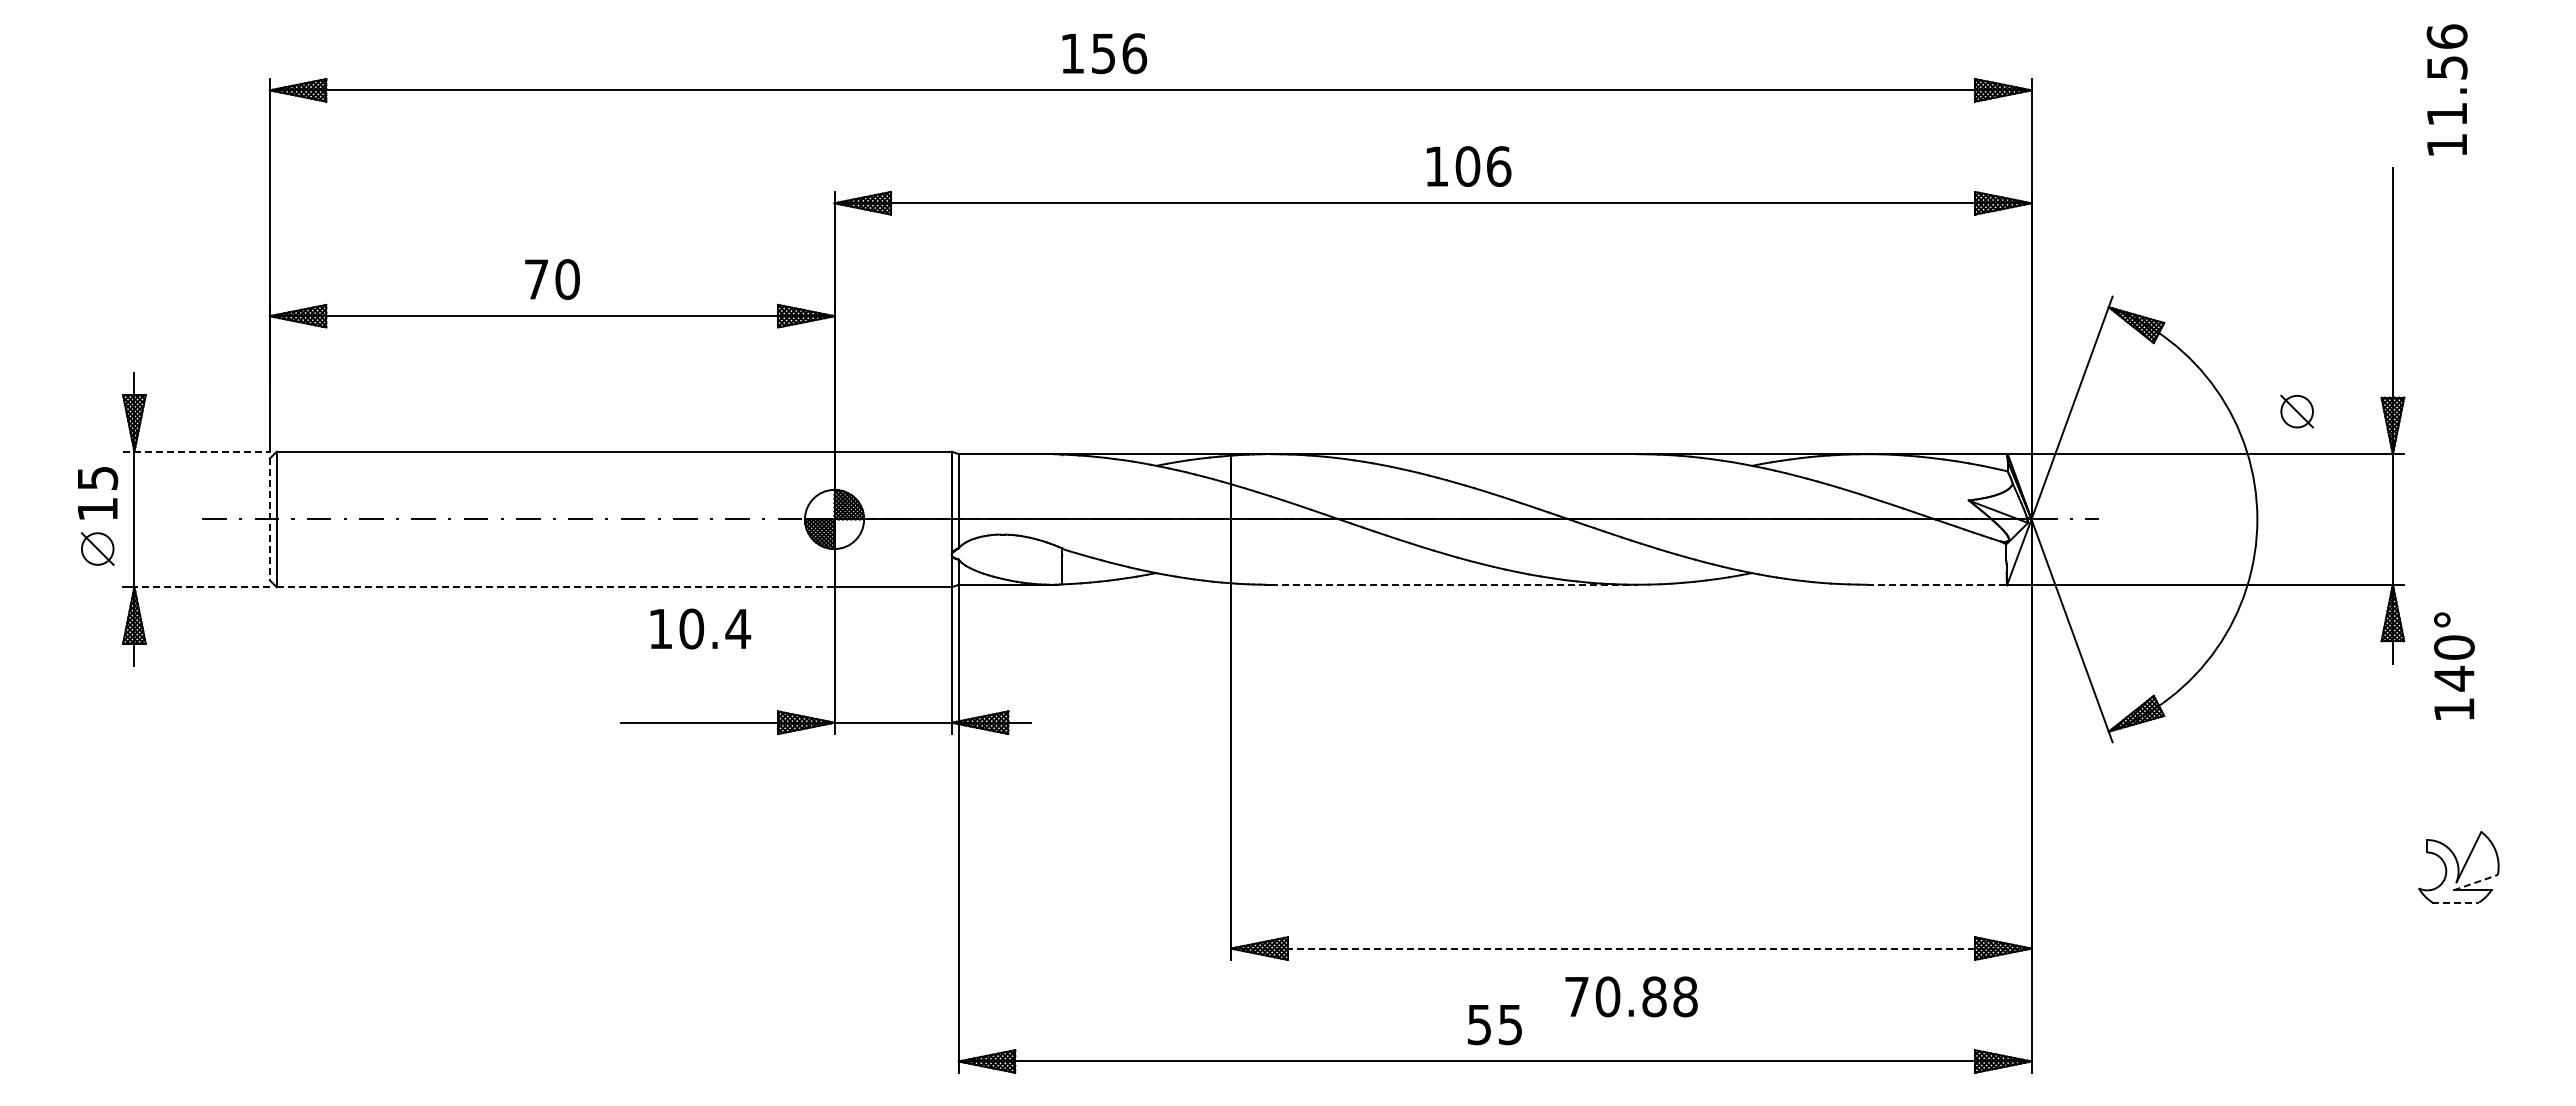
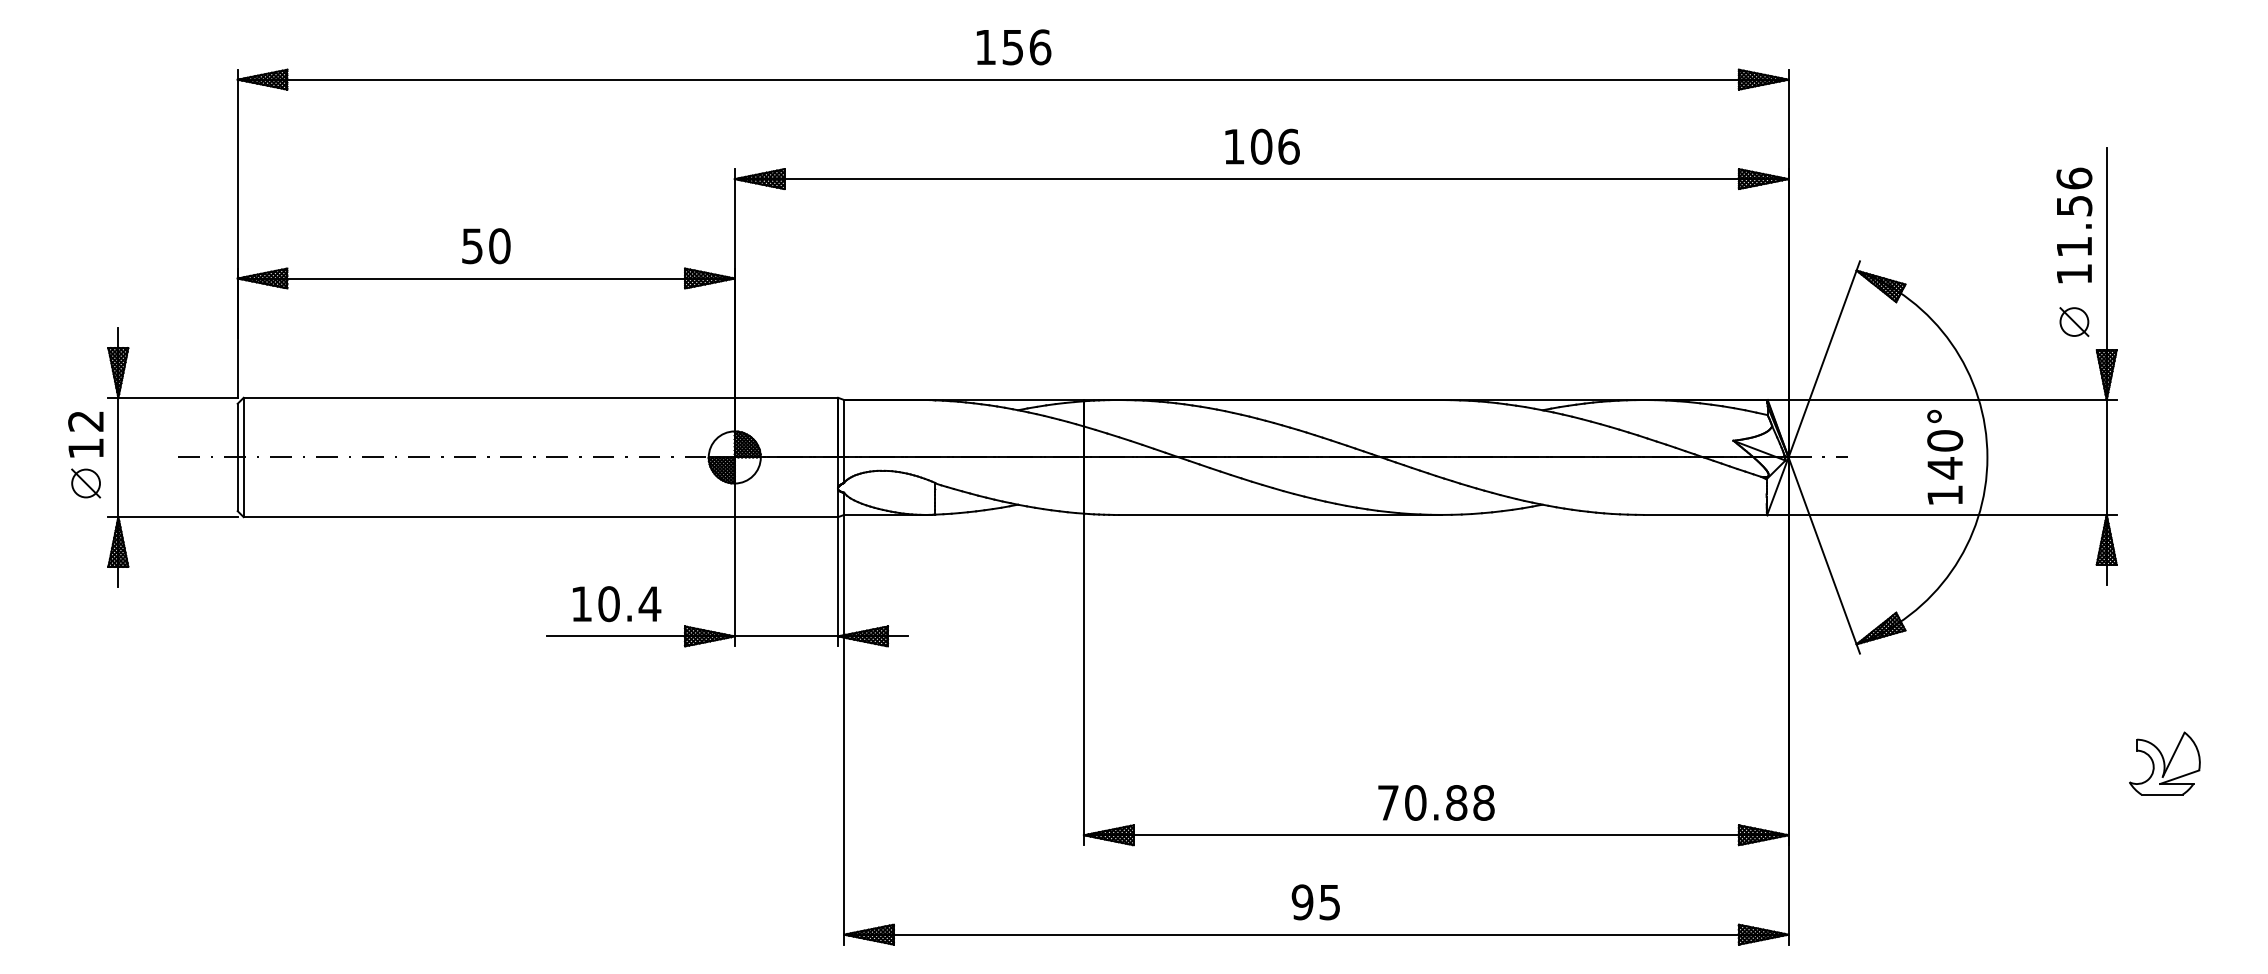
text: (1104, 53) -> (1013, 47), moved
text: (2446, 89) -> (2073, 225), moved
text: (1468, 166) -> (1262, 146), moved
text: (536, 279) -> (472, 246), 70 -> 50
part: (2297, 411) -> (2074, 321), moved
line: (197, 451) -> (173, 397), dashed -> solid
text: (97, 478) -> (85, 421), 15 -> 12
line: (269, 519) -> (237, 457), dashed -> solid
line: (1454, 584) -> (1280, 514), dashed -> solid
line: (1937, 584) -> (1705, 514), dashed -> solid
line: (202, 587) -> (178, 517), dashed -> solid
line: (555, 587) -> (489, 517), dashed -> solid
text: (700, 628) -> (616, 603), moved
text: (2454, 665) -> (1945, 456), moved
line: (2476, 882) -> (2180, 777), dashed -> solid
line: (2456, 902) -> (2162, 794), dashed -> solid
line: (1631, 948) -> (1436, 835), dashed -> solid
text: (1631, 996) -> (1436, 802), moved
text: (1479, 1024) -> (1302, 902), 55 -> 95

